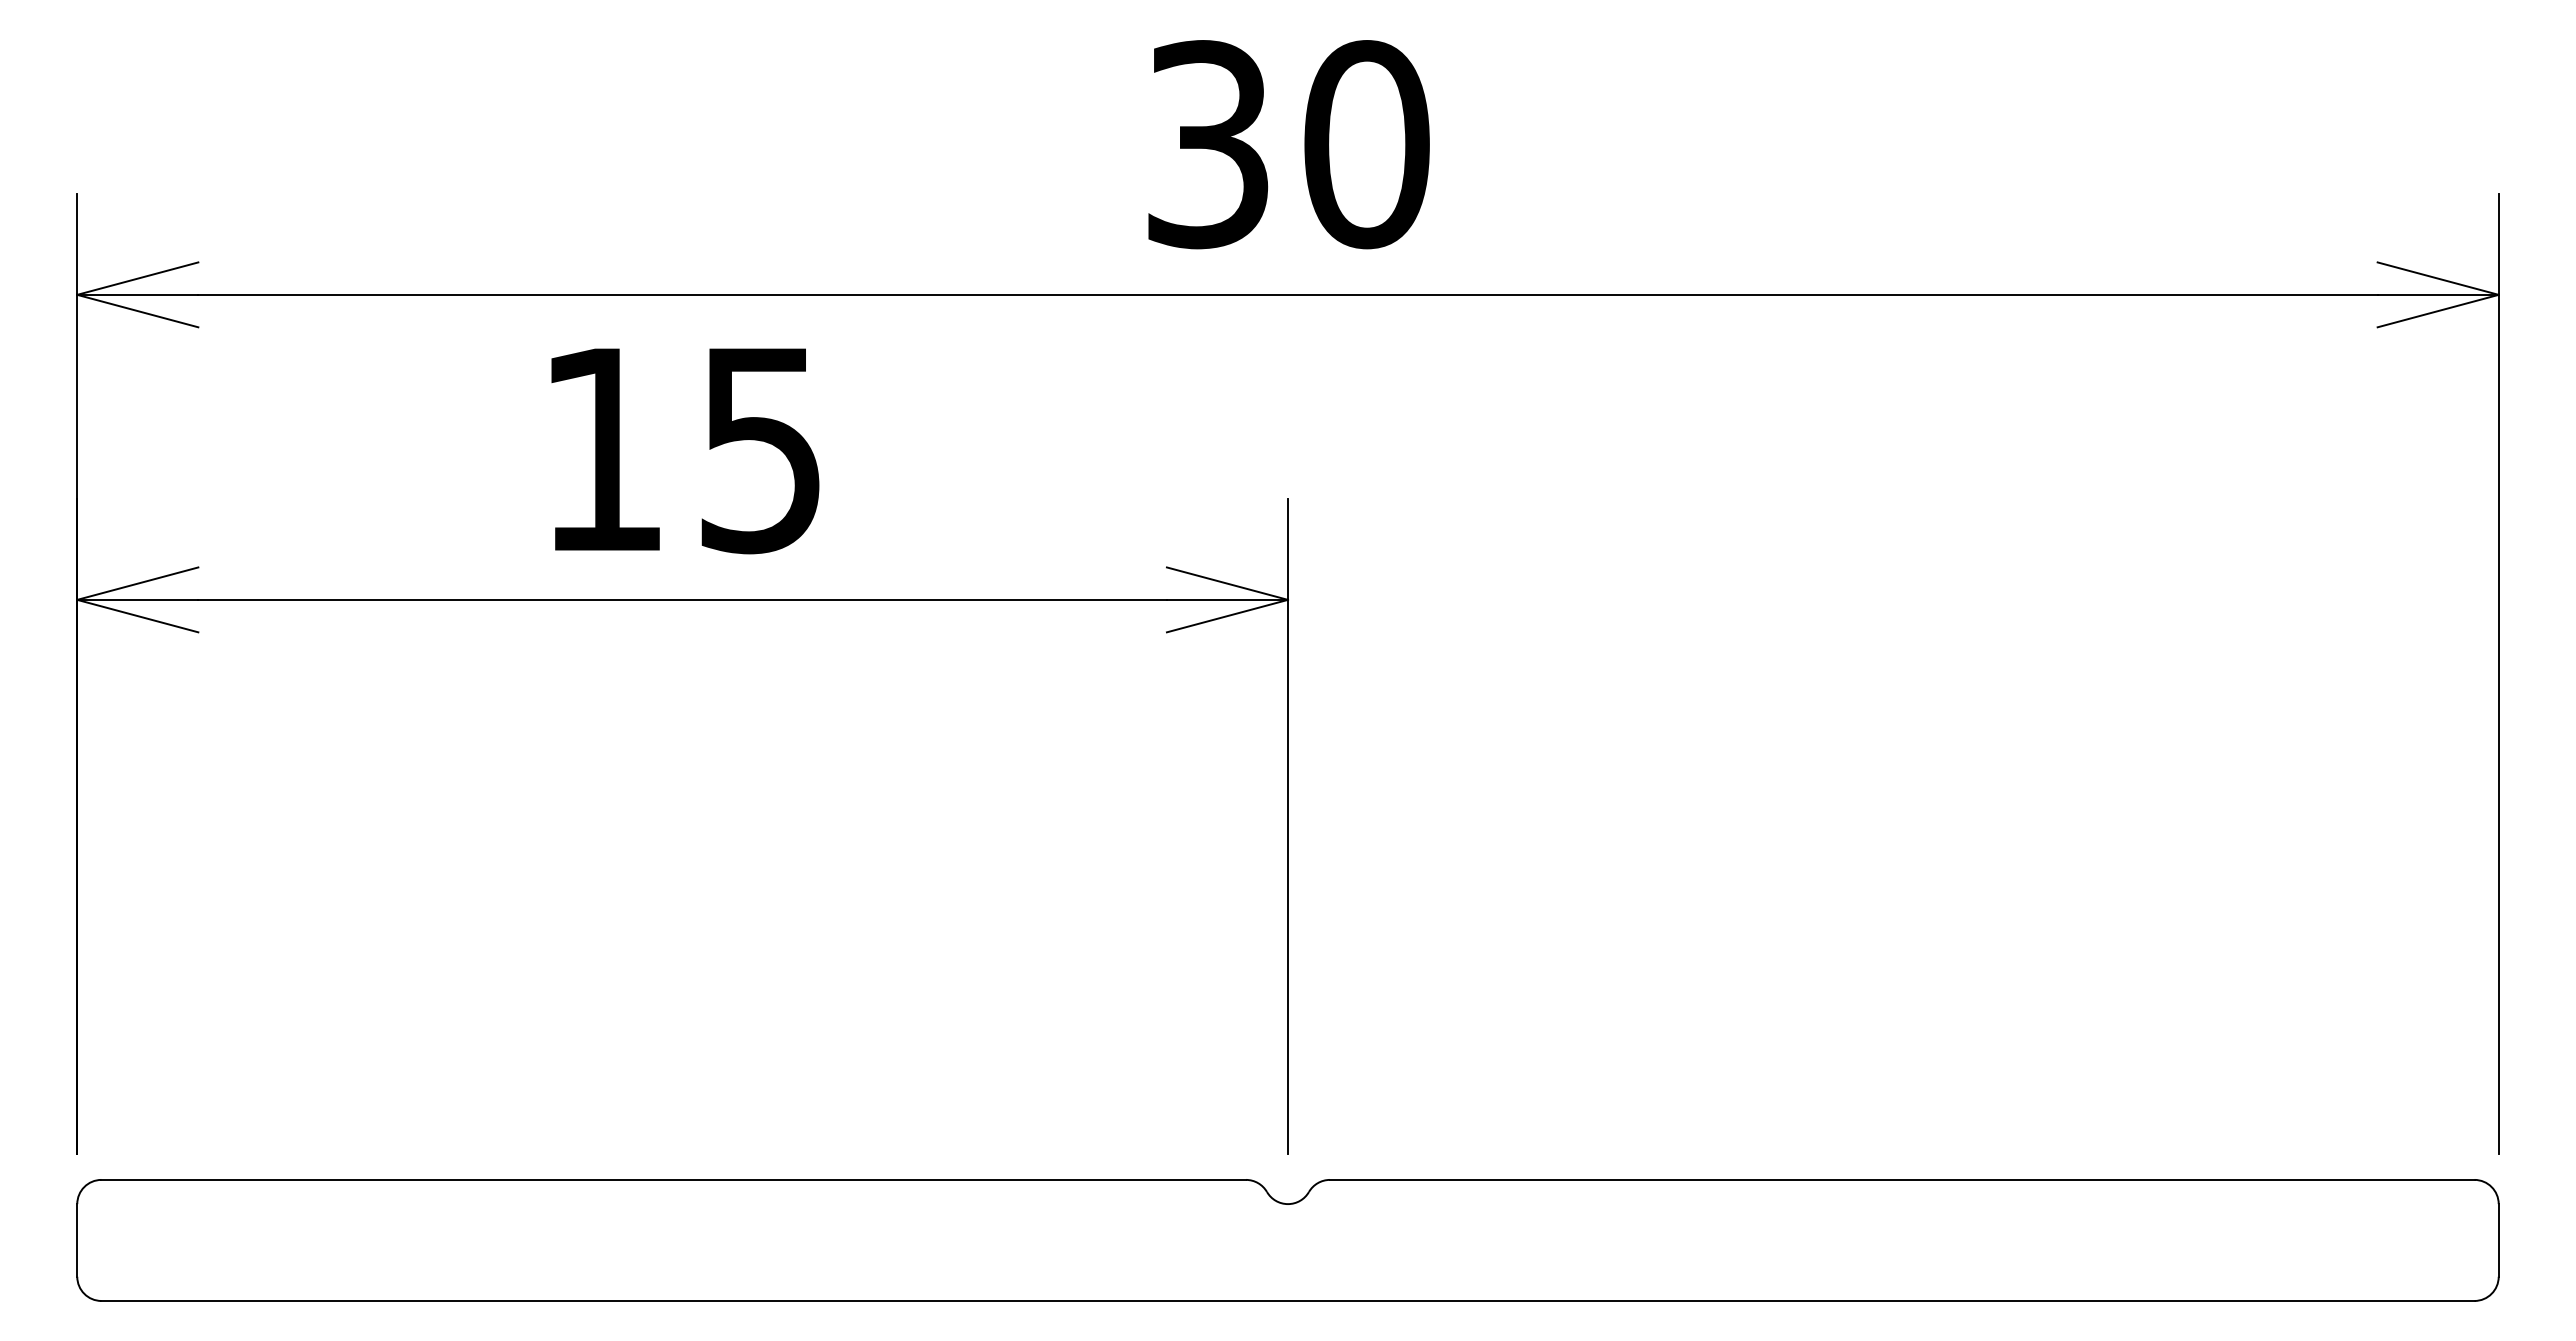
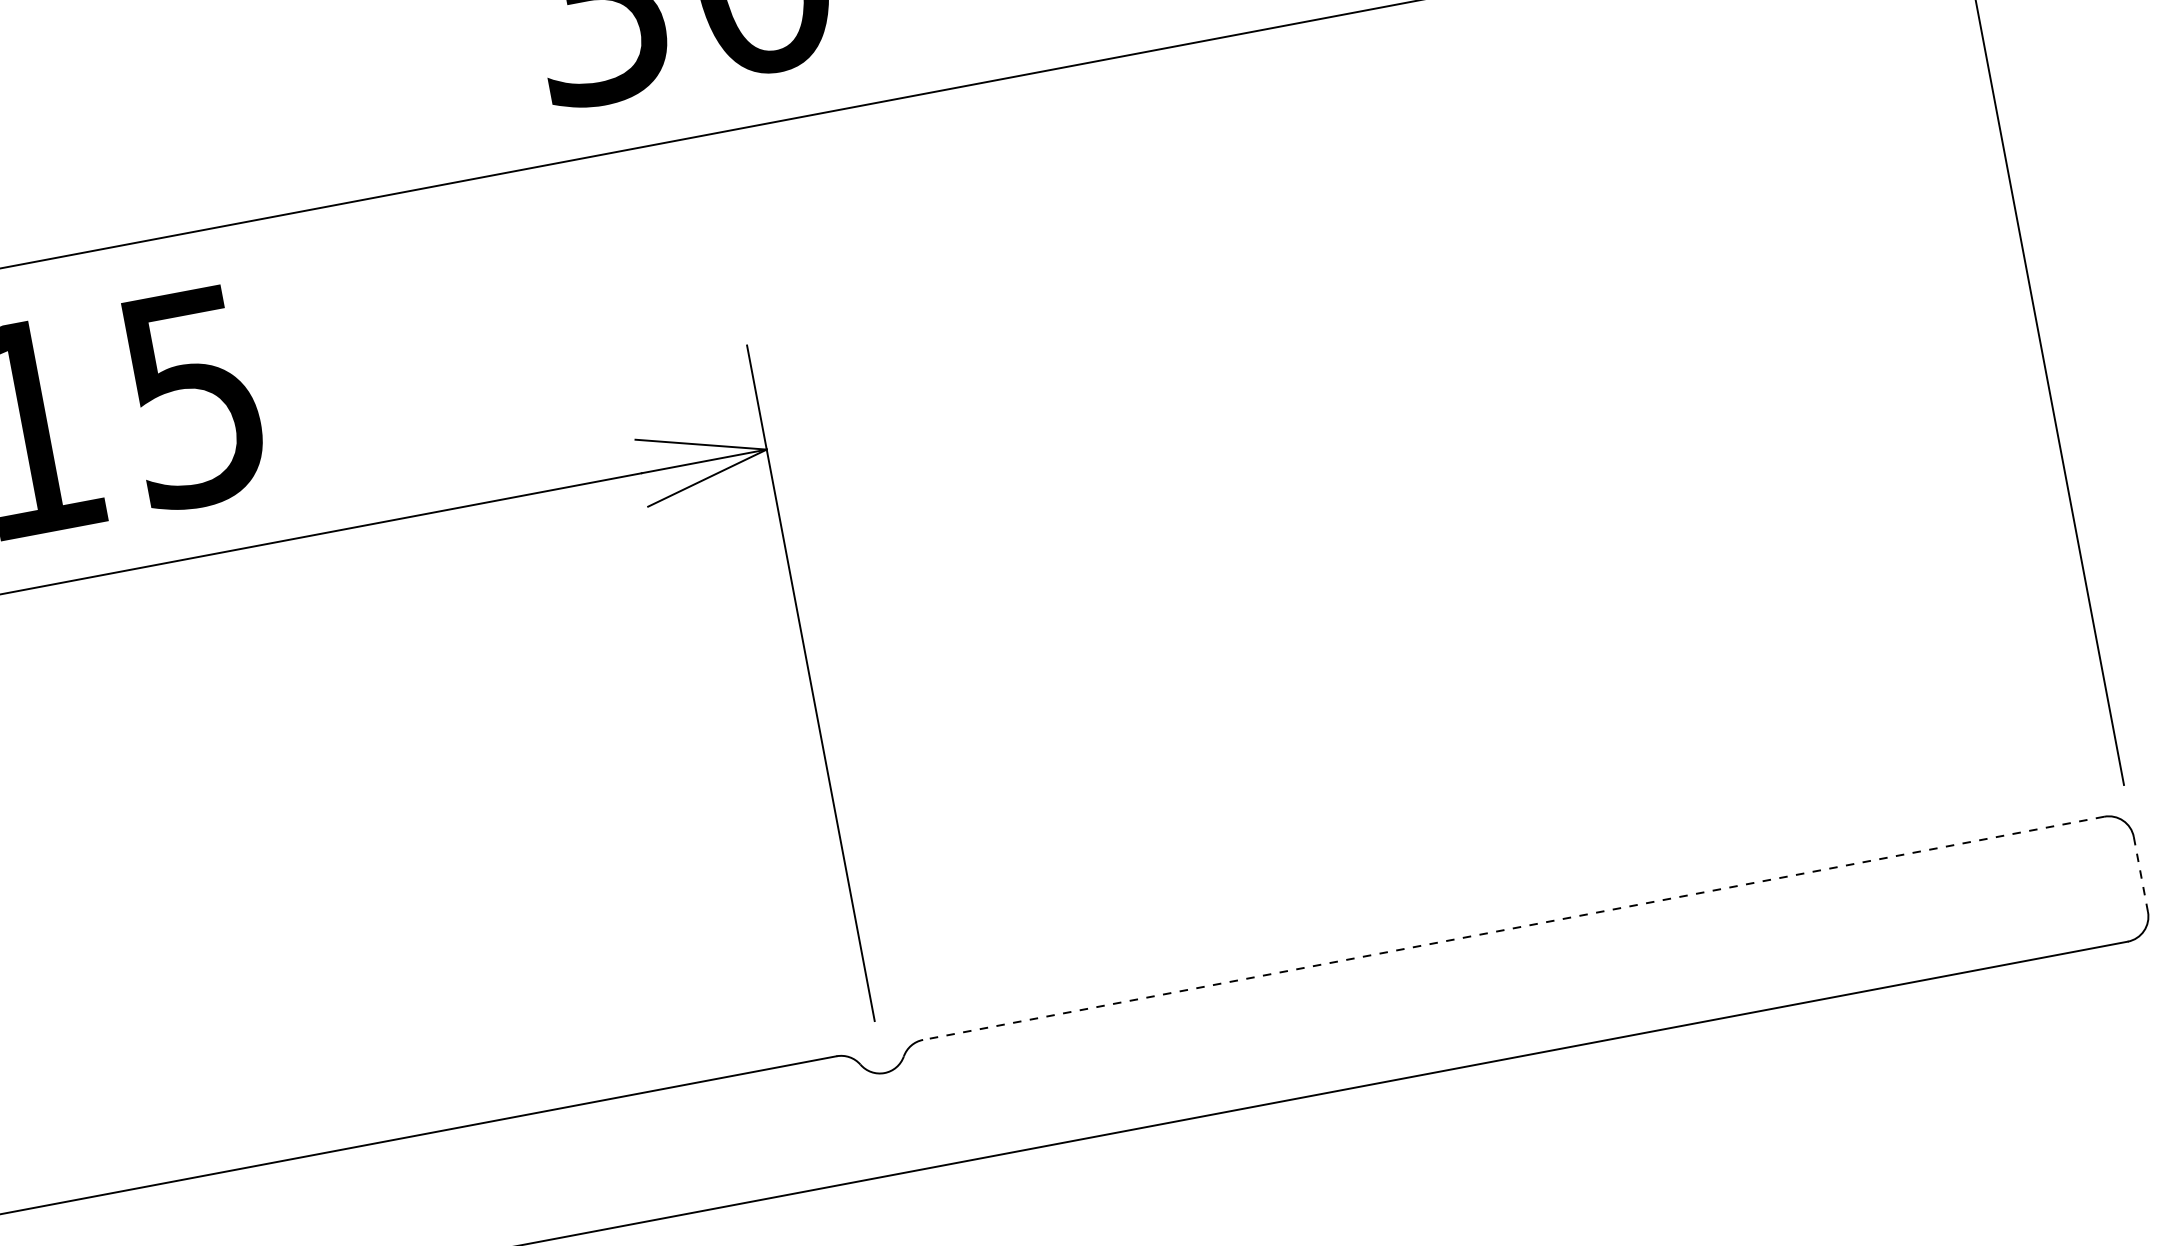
line: (1901, 1179) -> (1512, 928), solid -> dashed
line: (2498, 1239) -> (2140, 873), solid -> dashed

